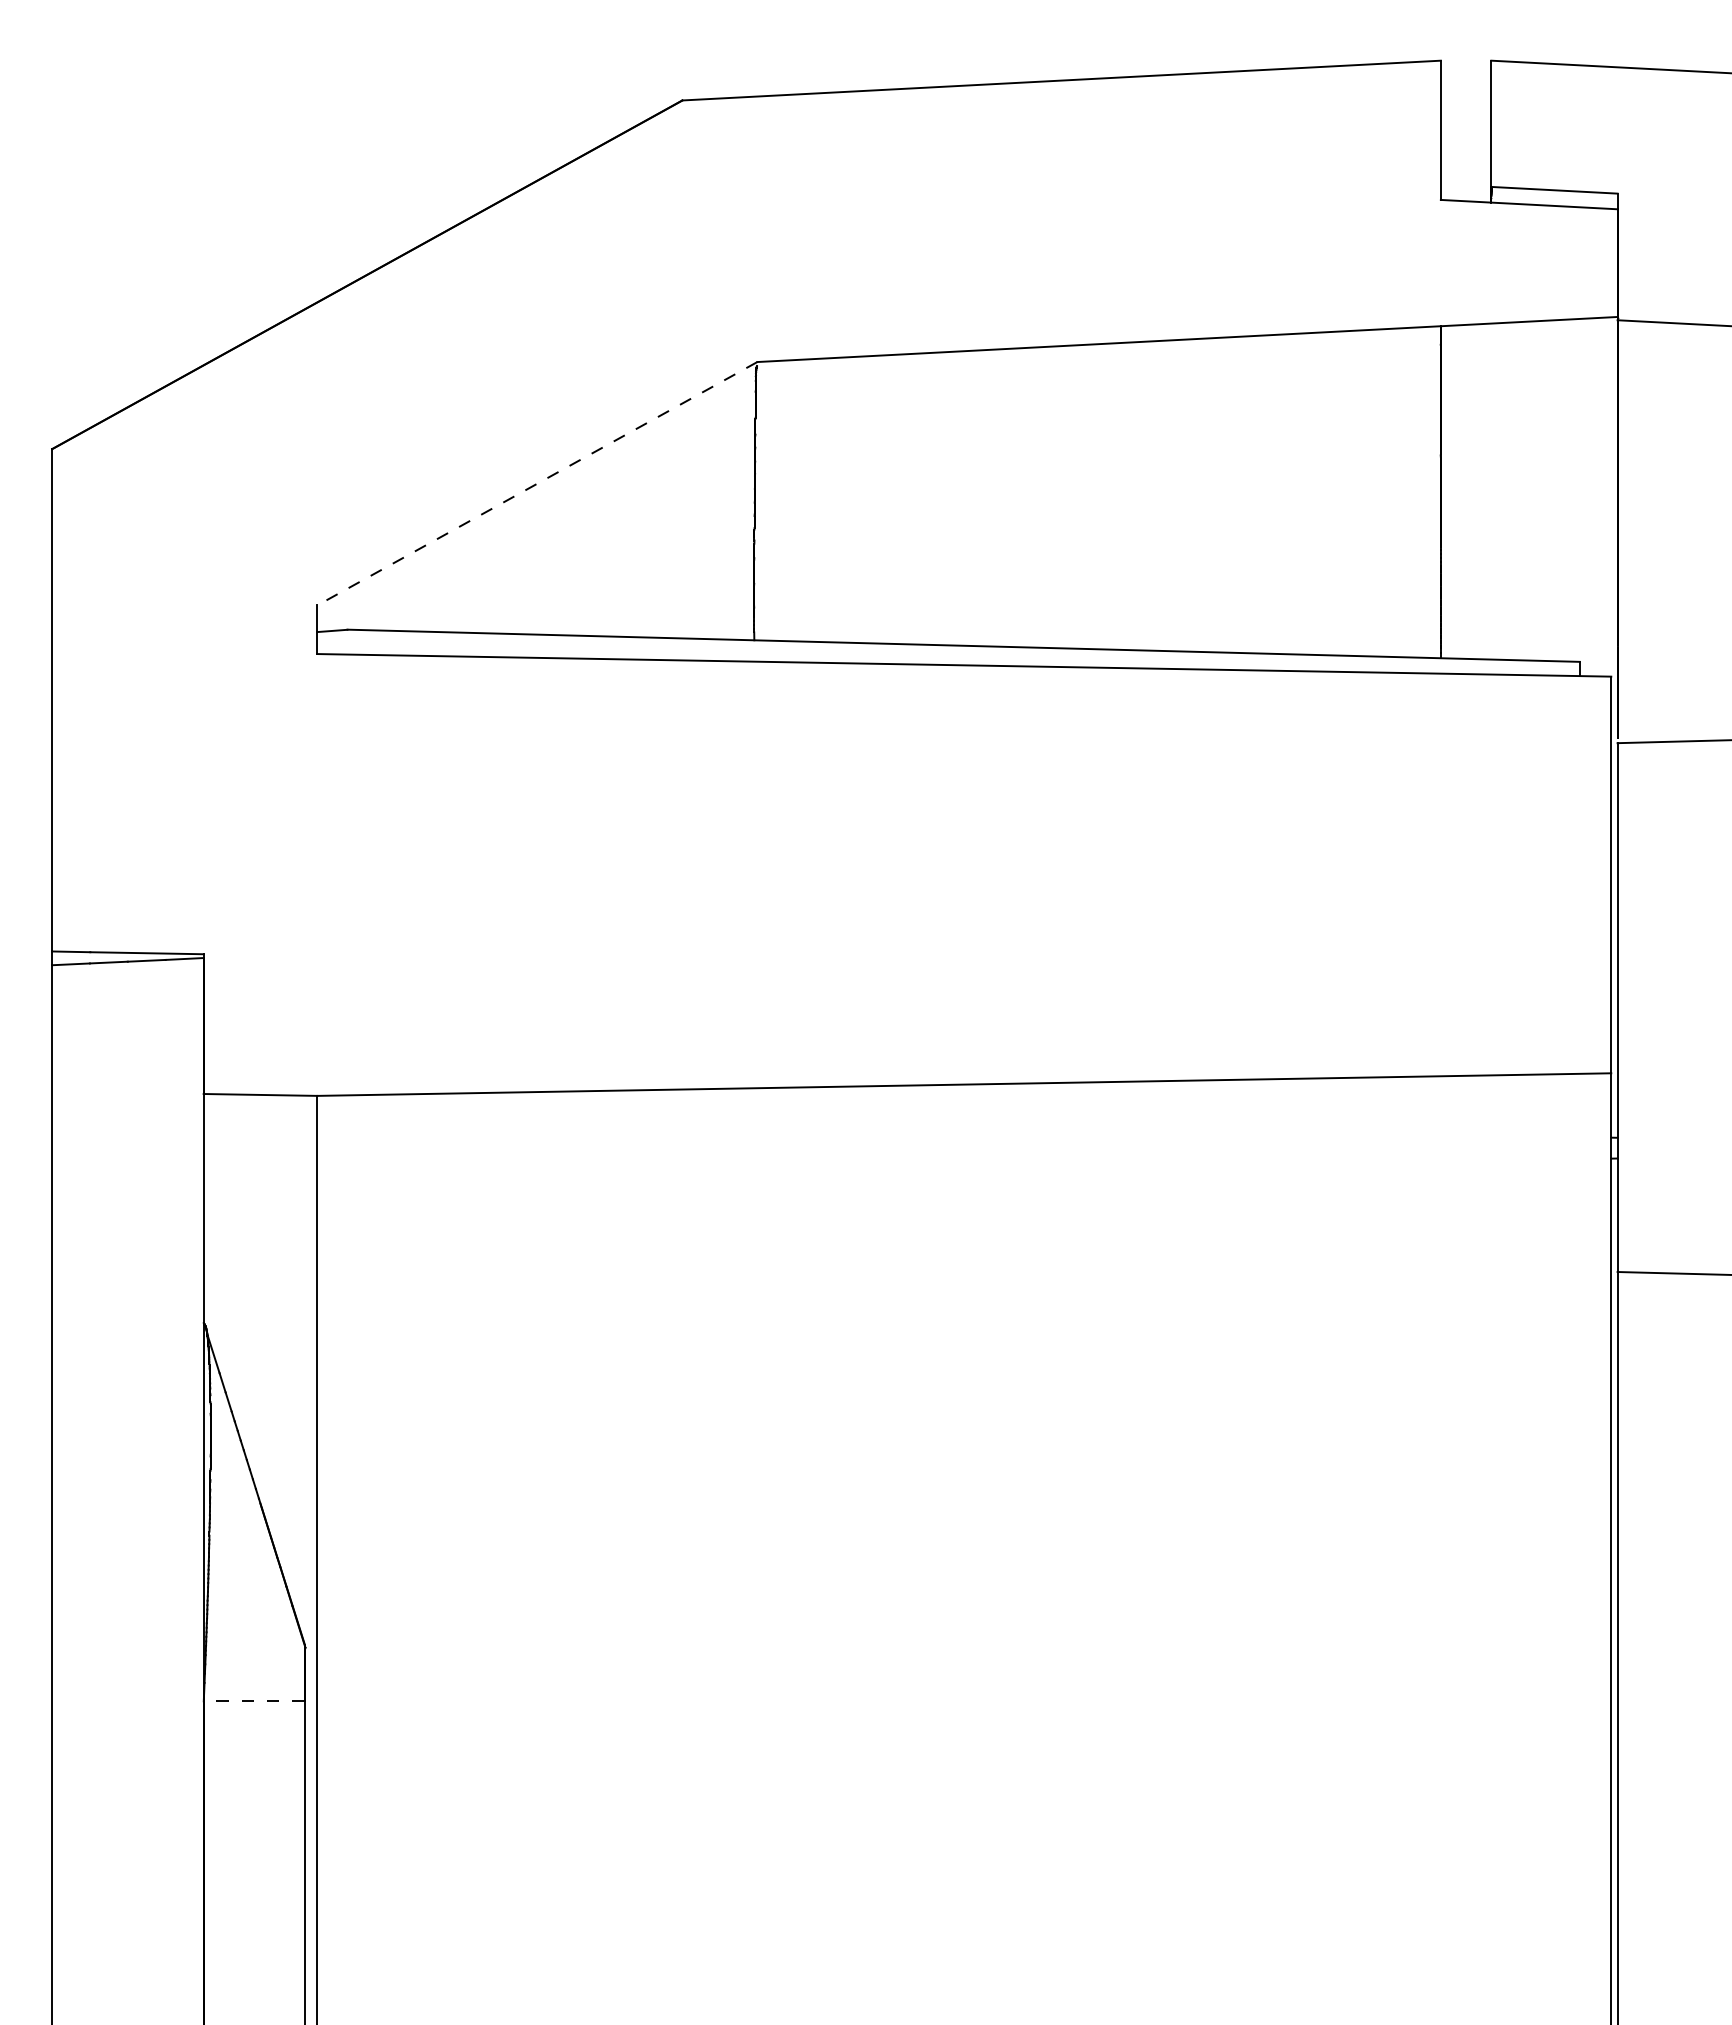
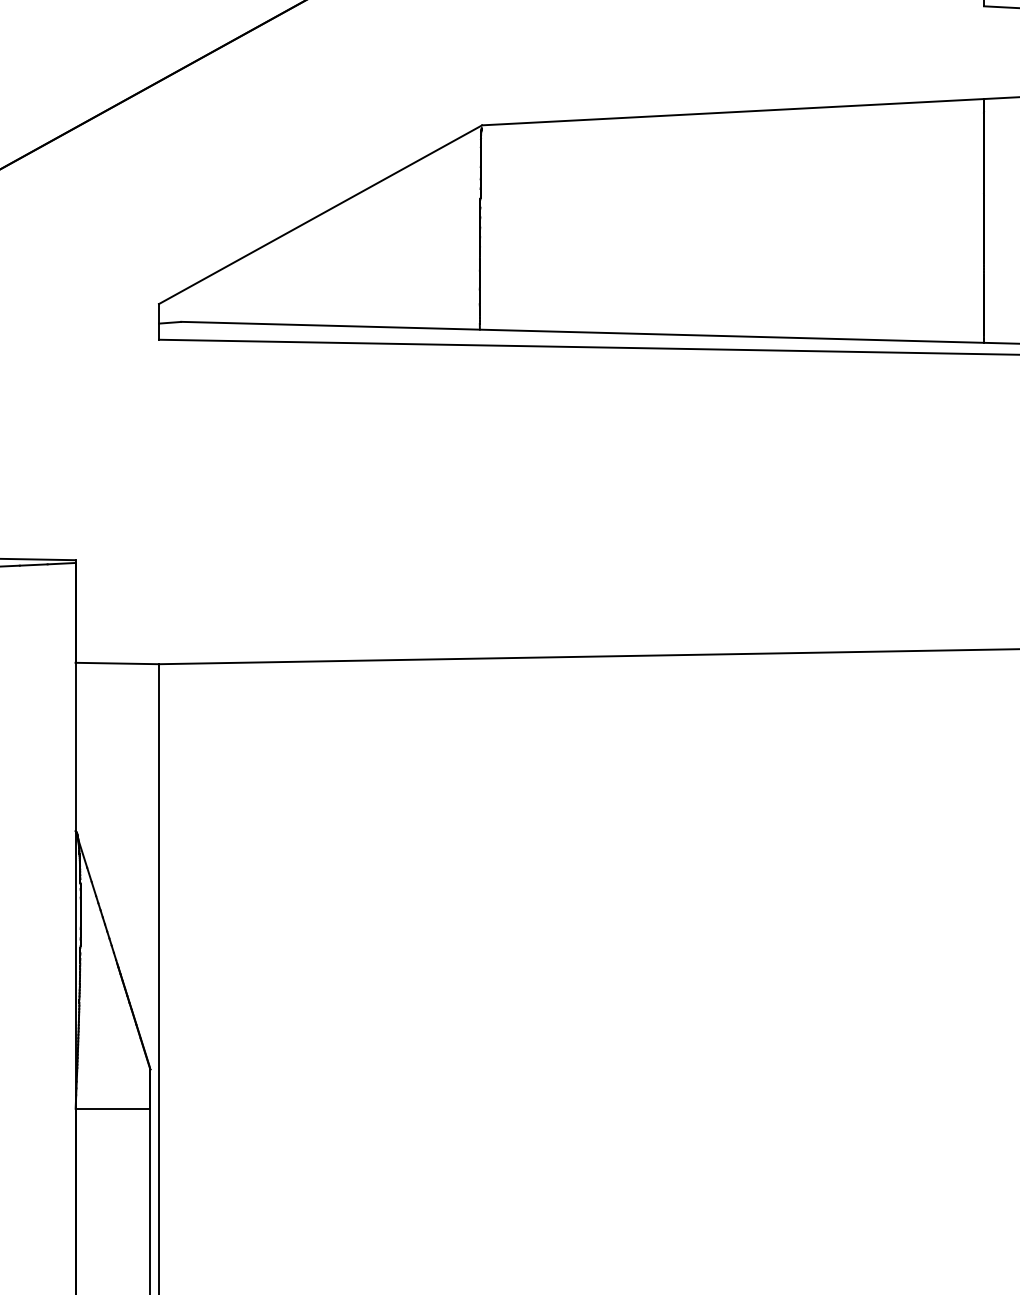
line: (536, 483) -> (319, 214), dashed -> solid
line: (253, 1701) -> (112, 1108), dashed -> solid

